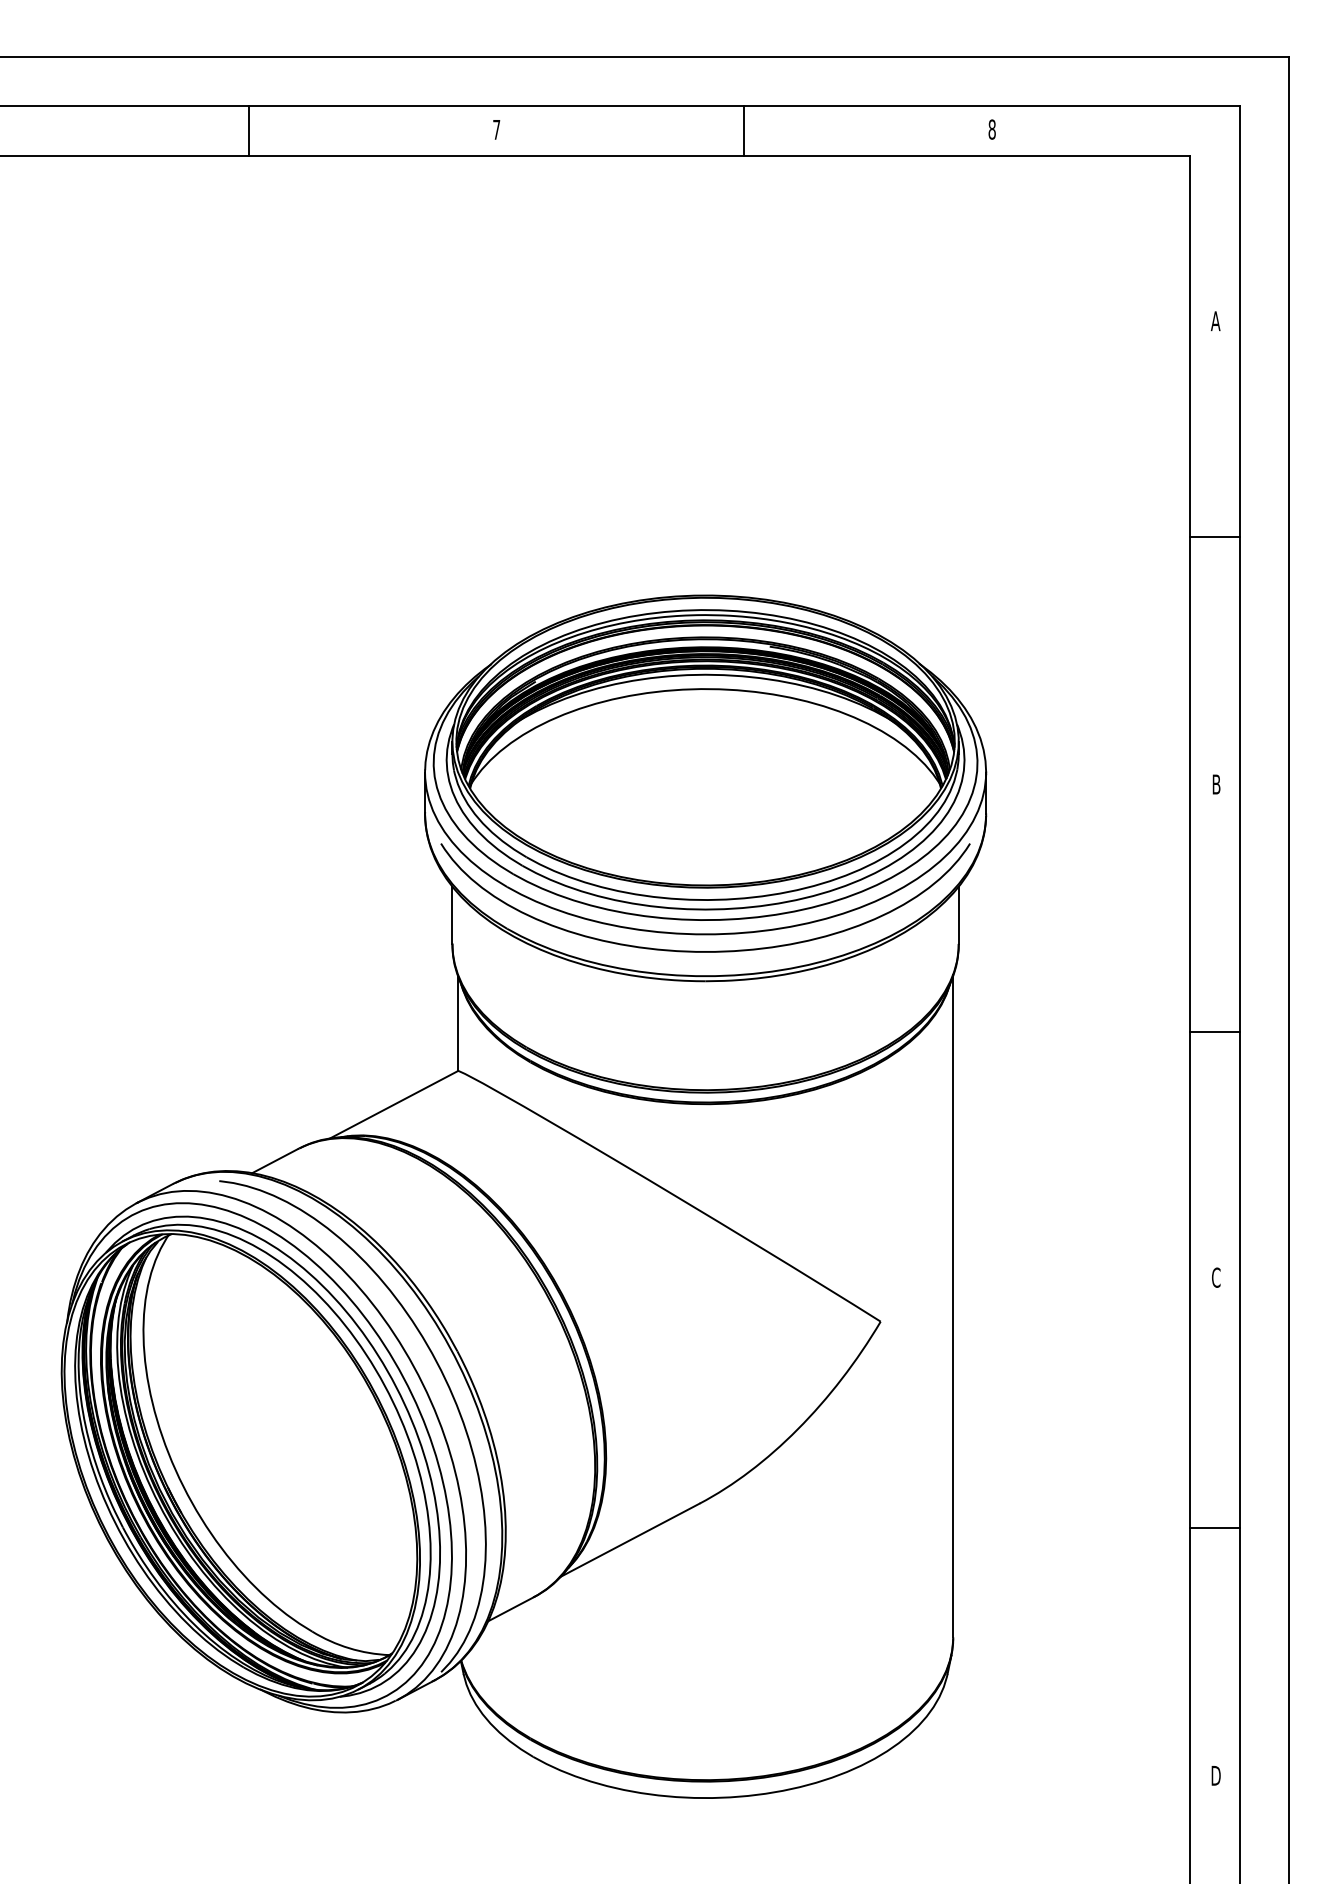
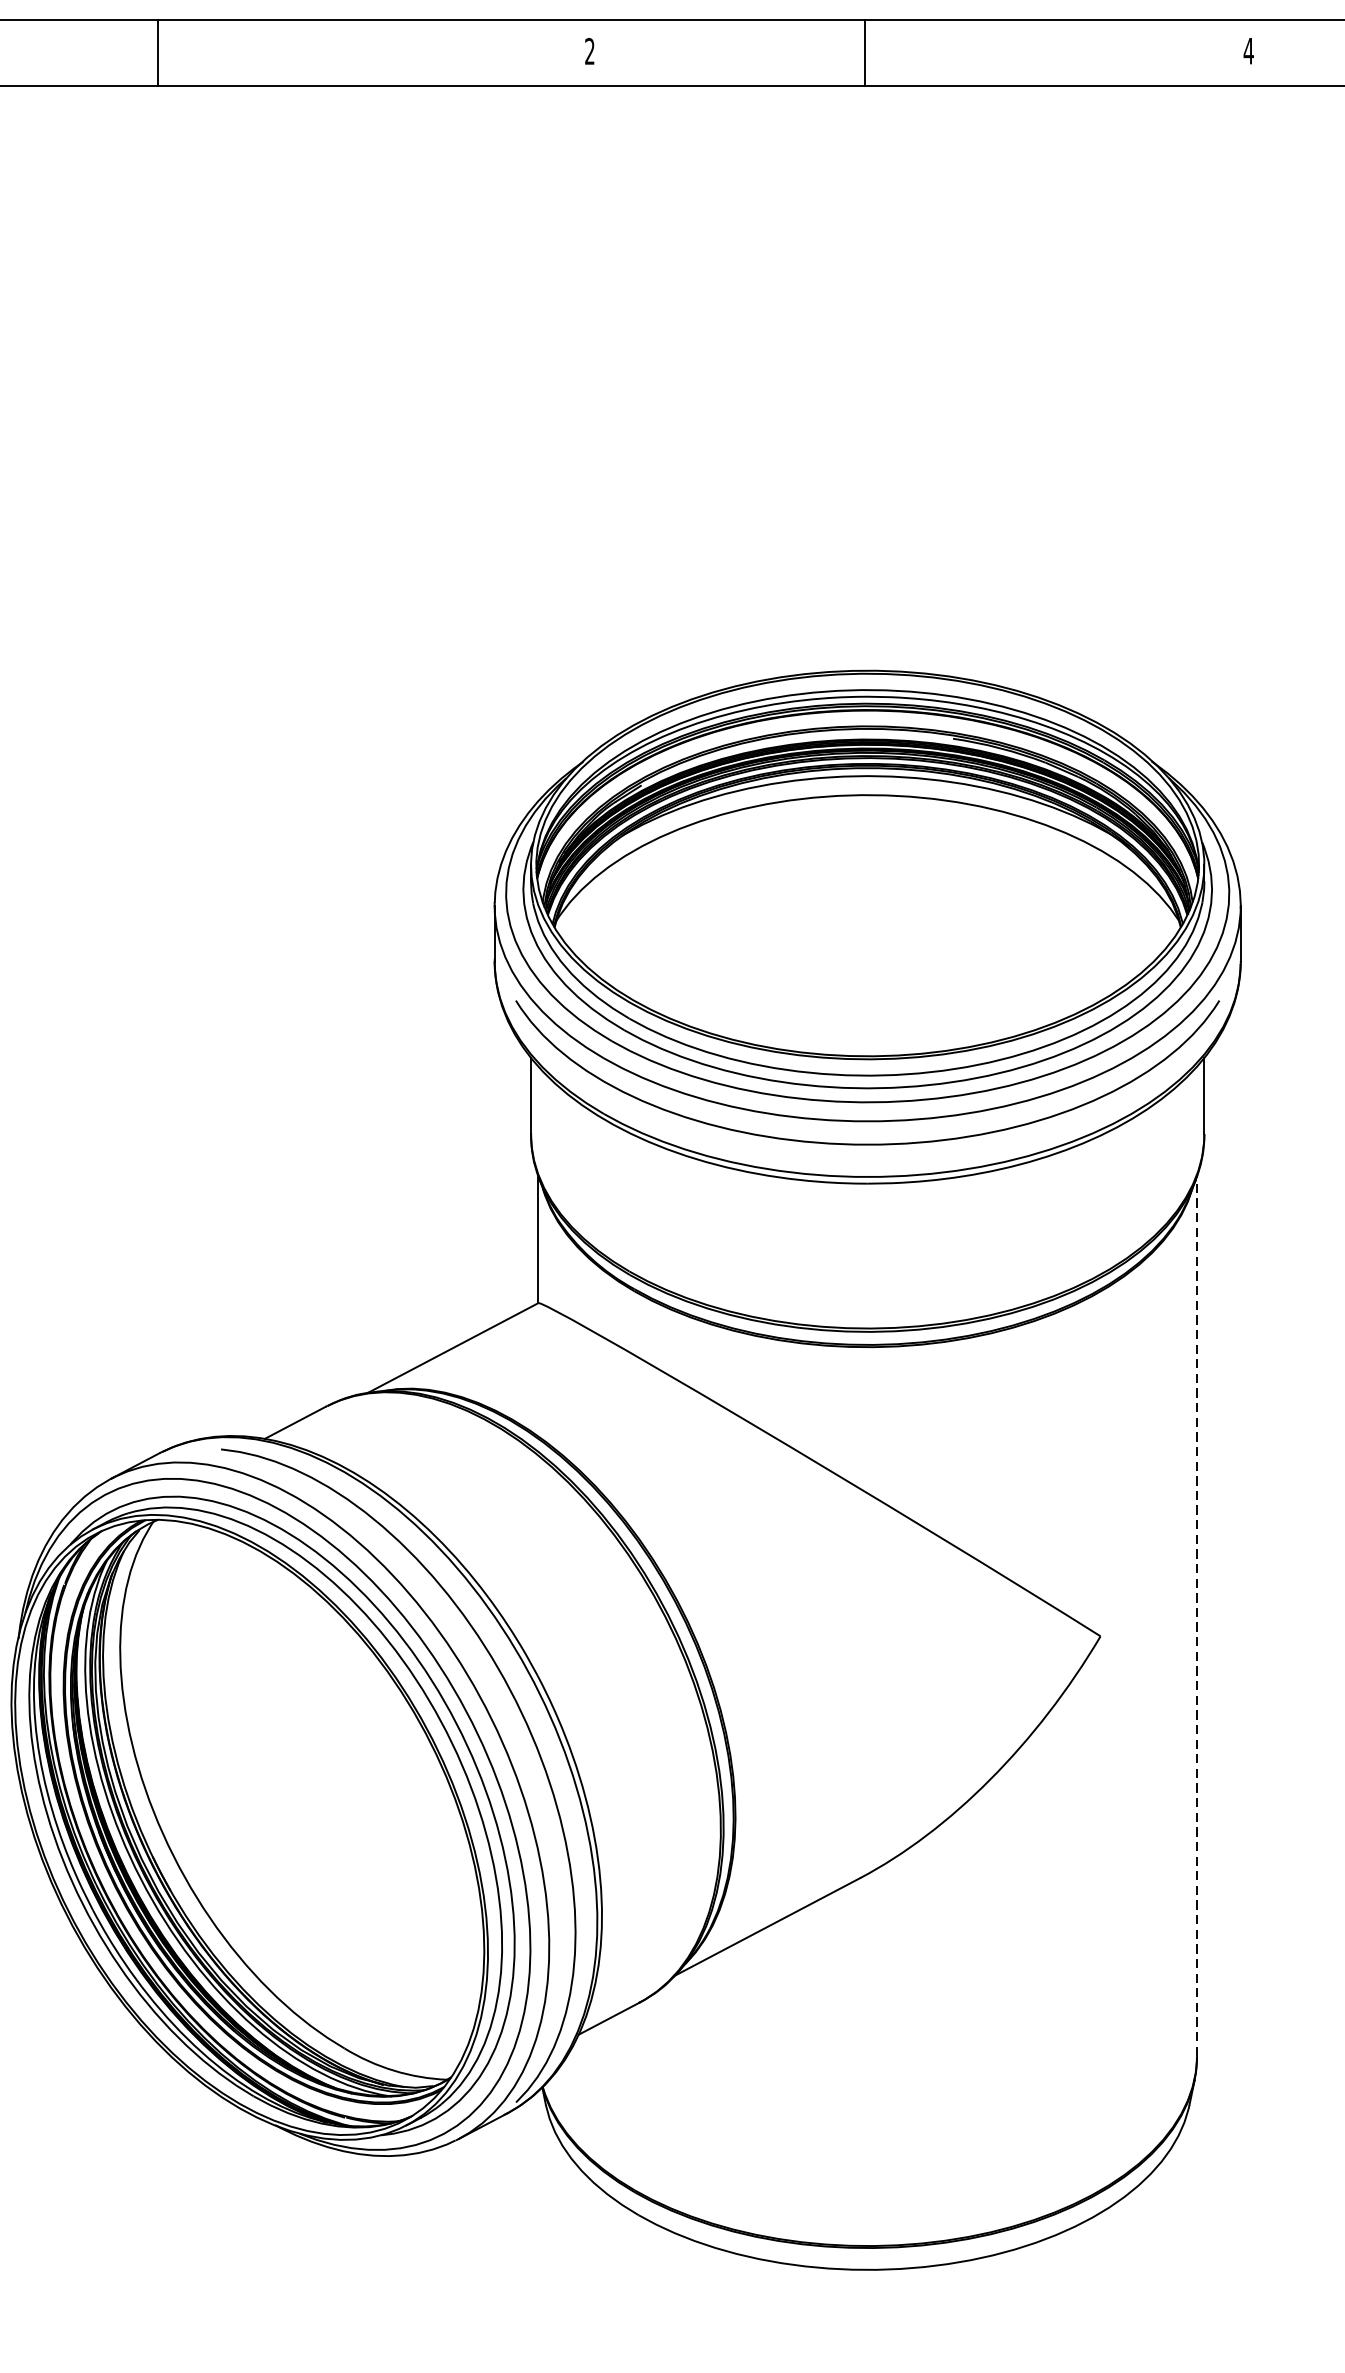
text: (496, 129) -> (589, 51), 7 -> 2
text: (992, 129) -> (1249, 51), 8 -> 4
line: (248, 130) -> (157, 52), moved
line: (744, 130) -> (864, 52), moved
line: (953, 1306) -> (1197, 1616), solid -> dashed

